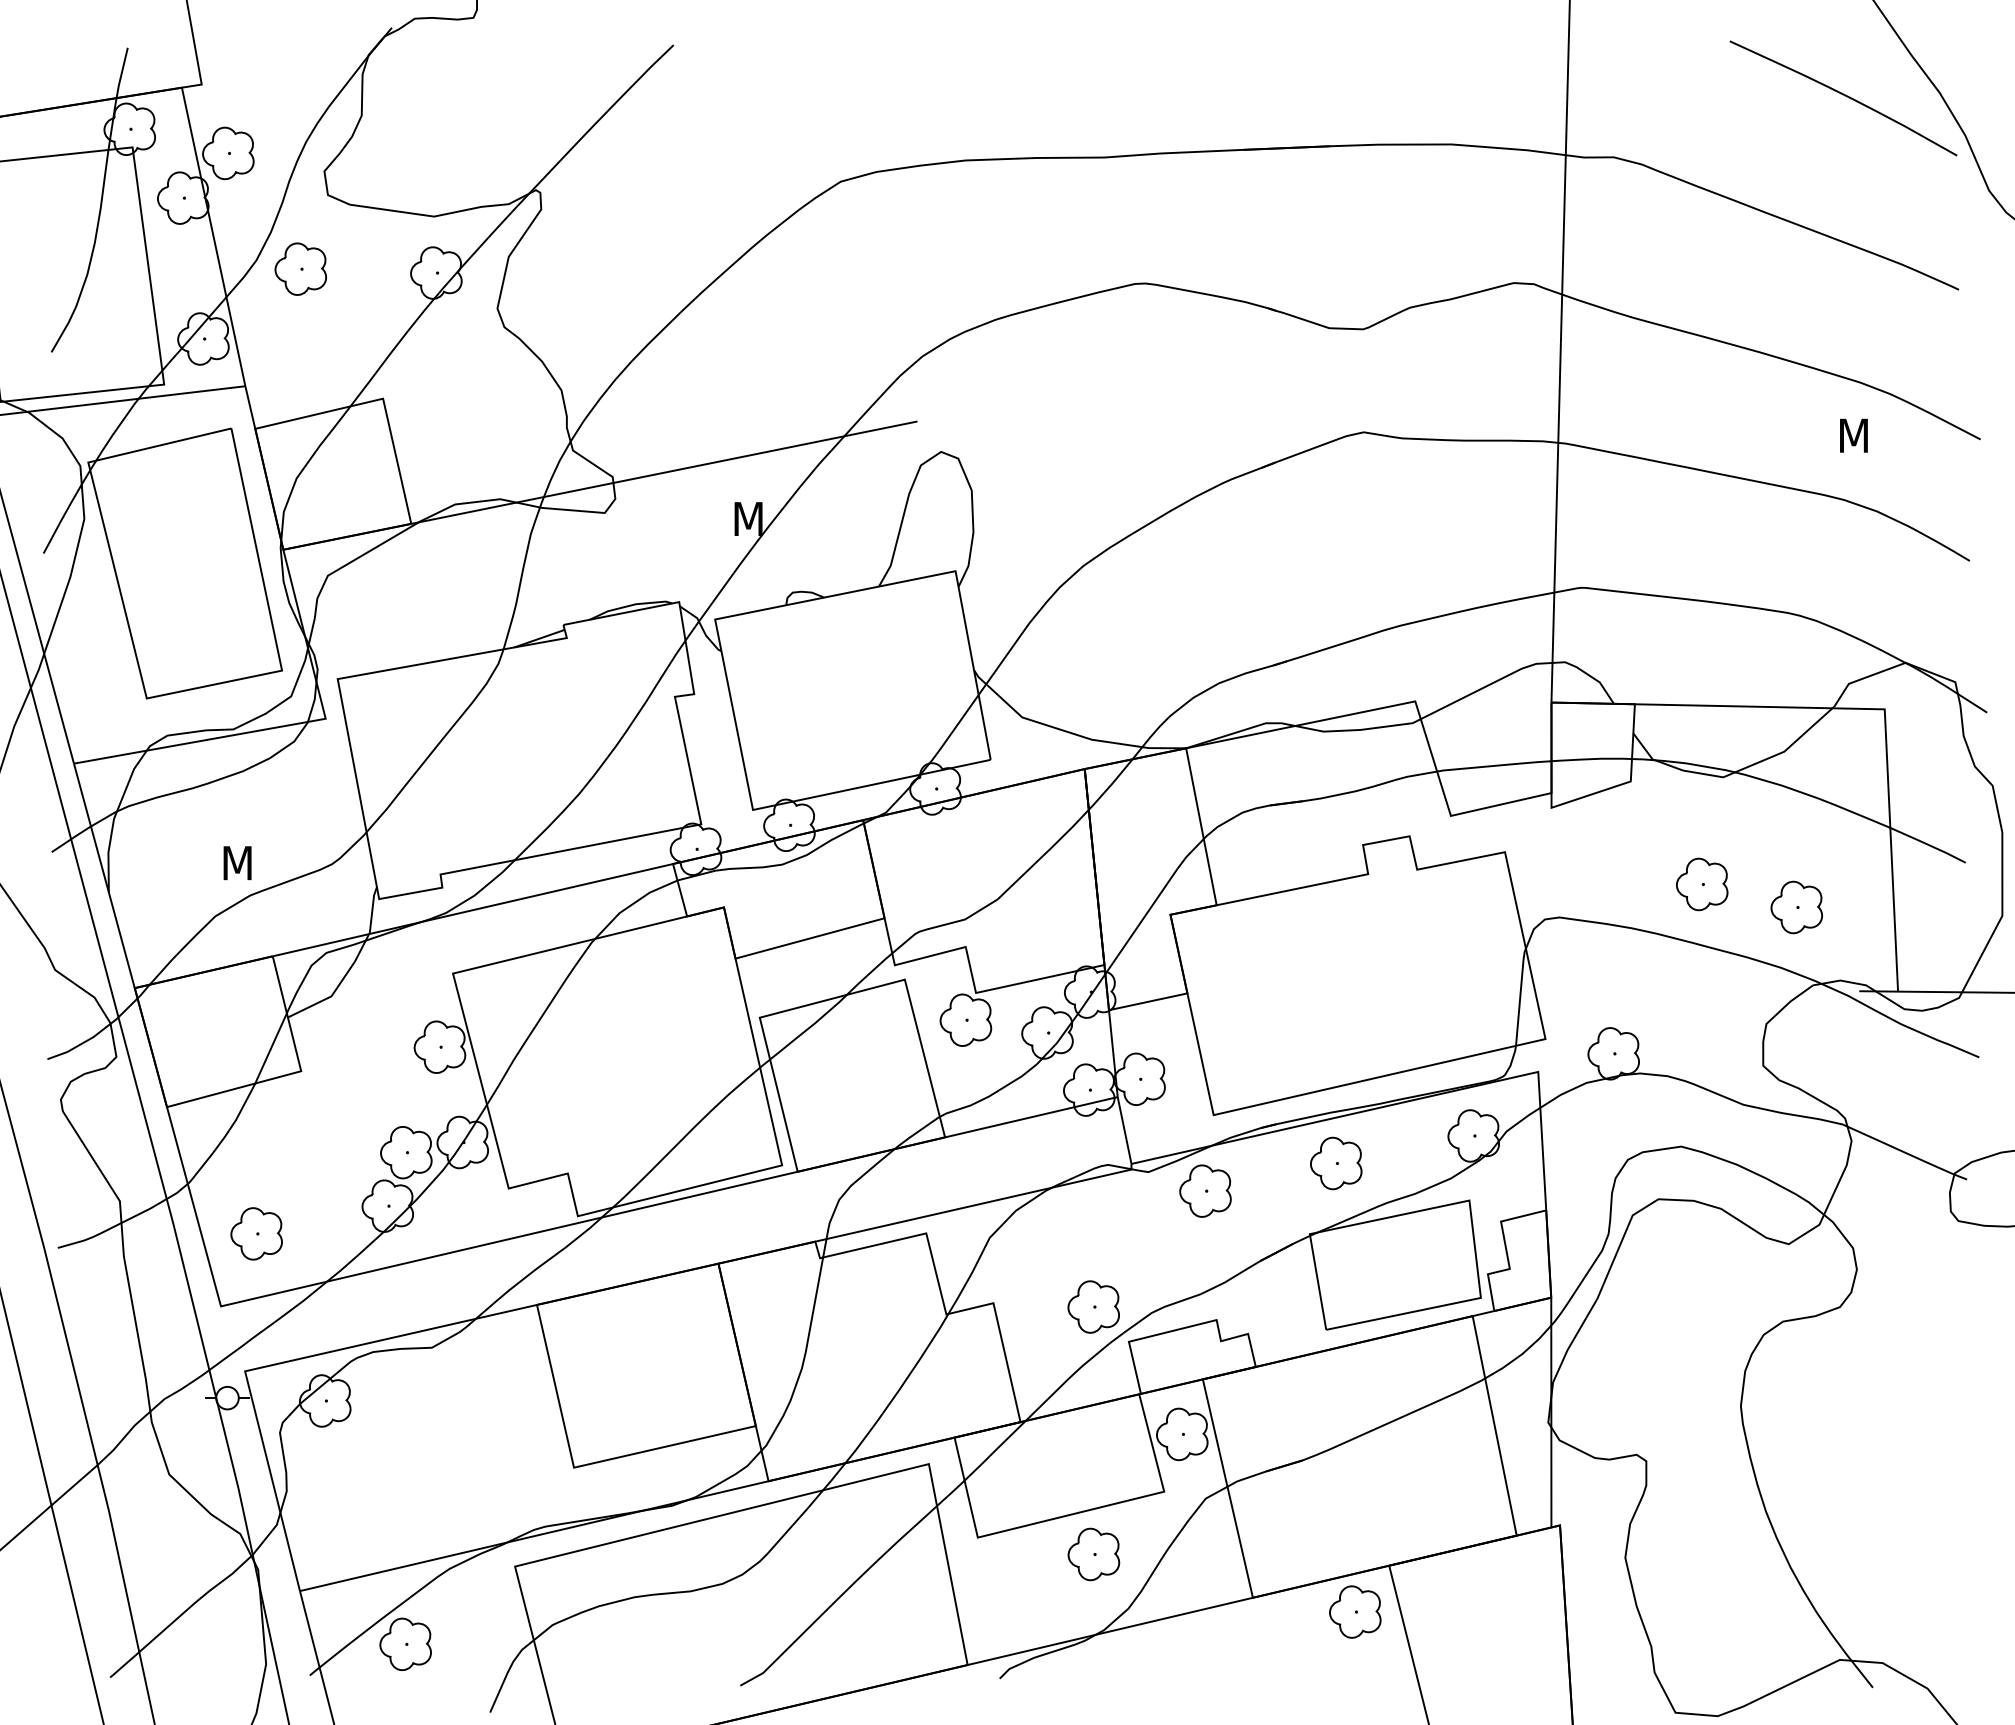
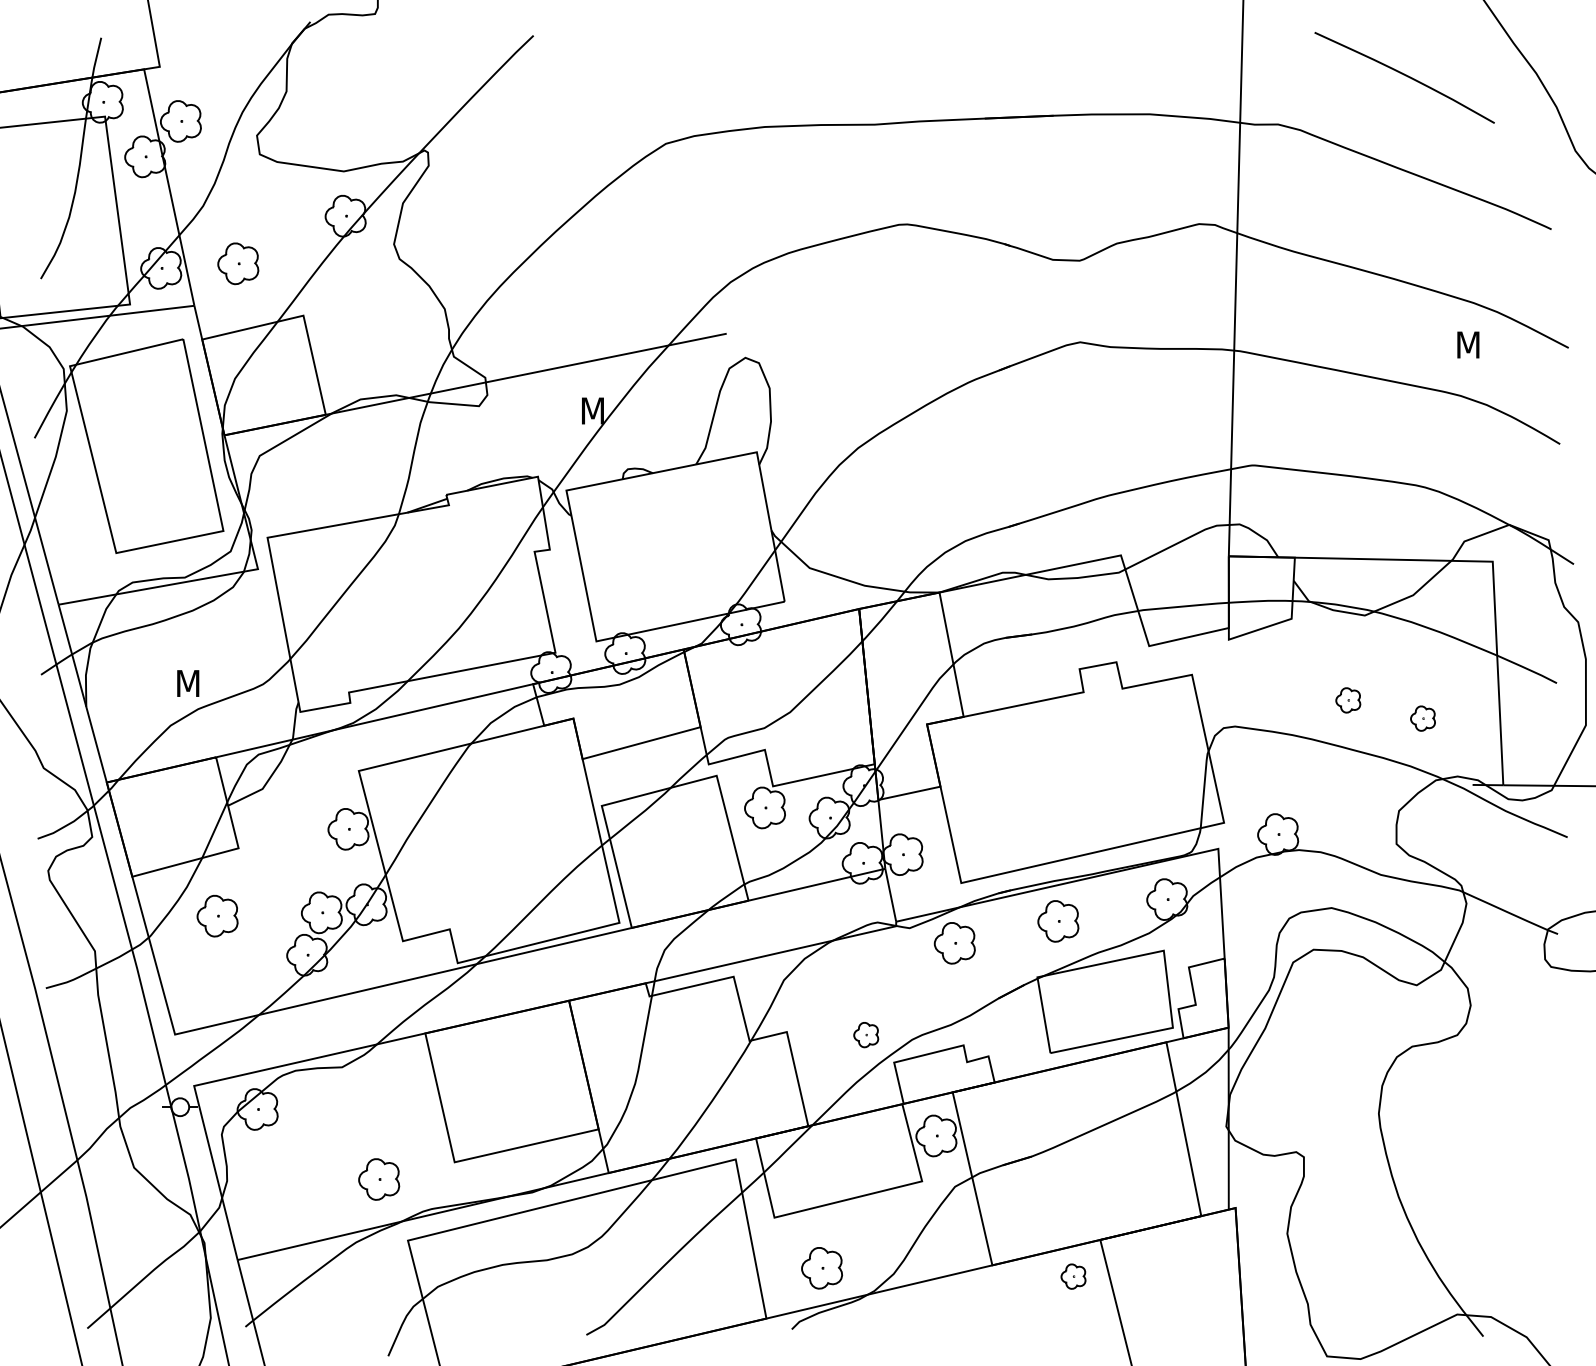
curve: (1844, 96) -> (1405, 76), moved
part: (300, 268) -> (238, 263), moved
part: (1702, 884) -> (1348, 700), size x0.6
part: (1796, 907) -> (1422, 718), size x0.6
part: (256, 1233) -> (217, 915), moved
part: (1093, 1306) -> (866, 1034), size x0.6
part: (1093, 1554) -> (821, 1268), moved
part: (1355, 1611) -> (1073, 1276), size x0.6
part: (405, 1644) -> (379, 1179), moved

